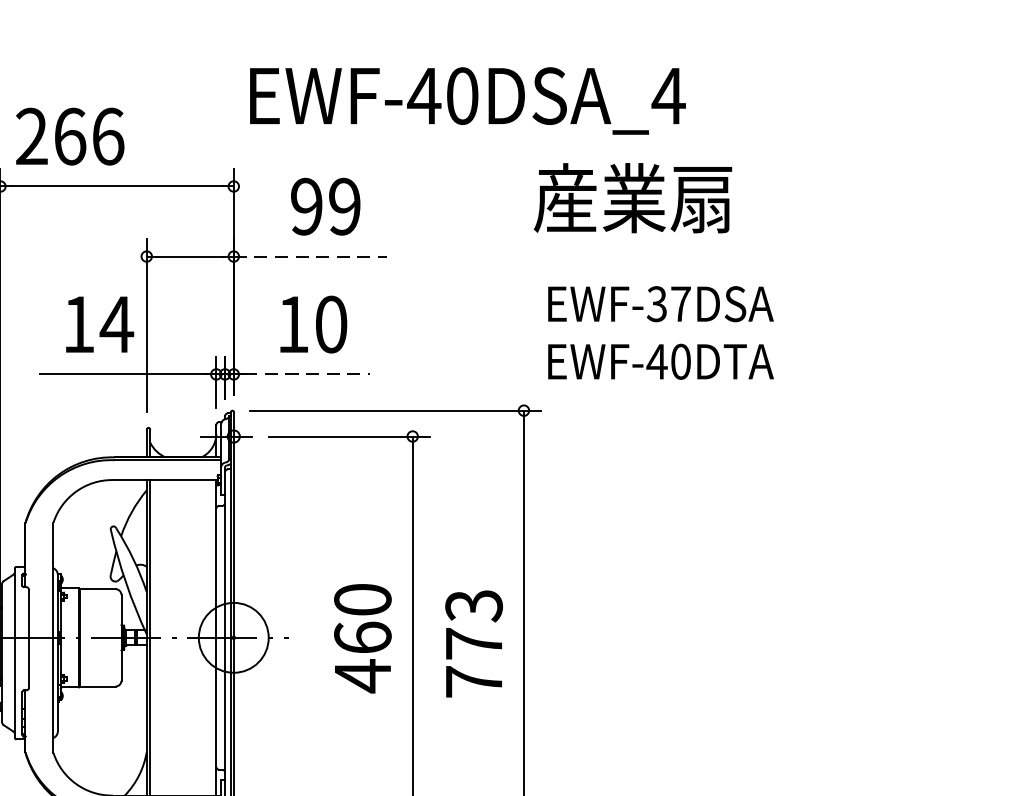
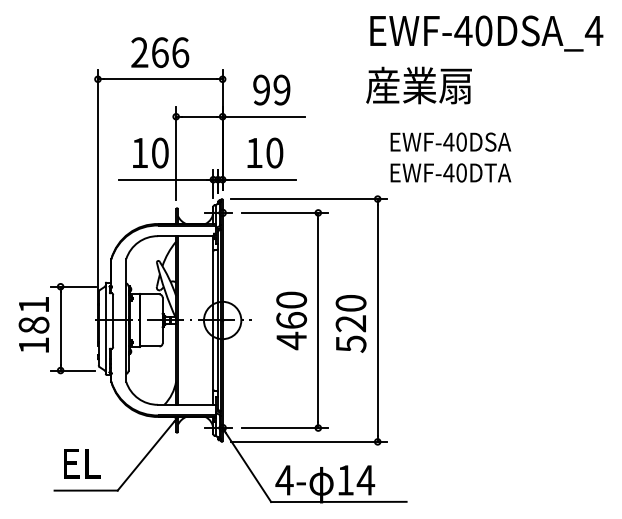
text: (467, 100) -> (486, 33), moved
text: (70, 136) -> (160, 52), moved
text: (632, 198) -> (418, 85), moved
line: (312, 256) -> (264, 116), dashed -> solid
text: (667, 302) -> (454, 141), EWF-37DSA -> EWF-40DSA
text: (117, 323) -> (160, 152), 14 -> 10
line: (306, 374) -> (261, 179), dashed -> solid
text: (472, 643) -> (350, 323), 773 -> 520

